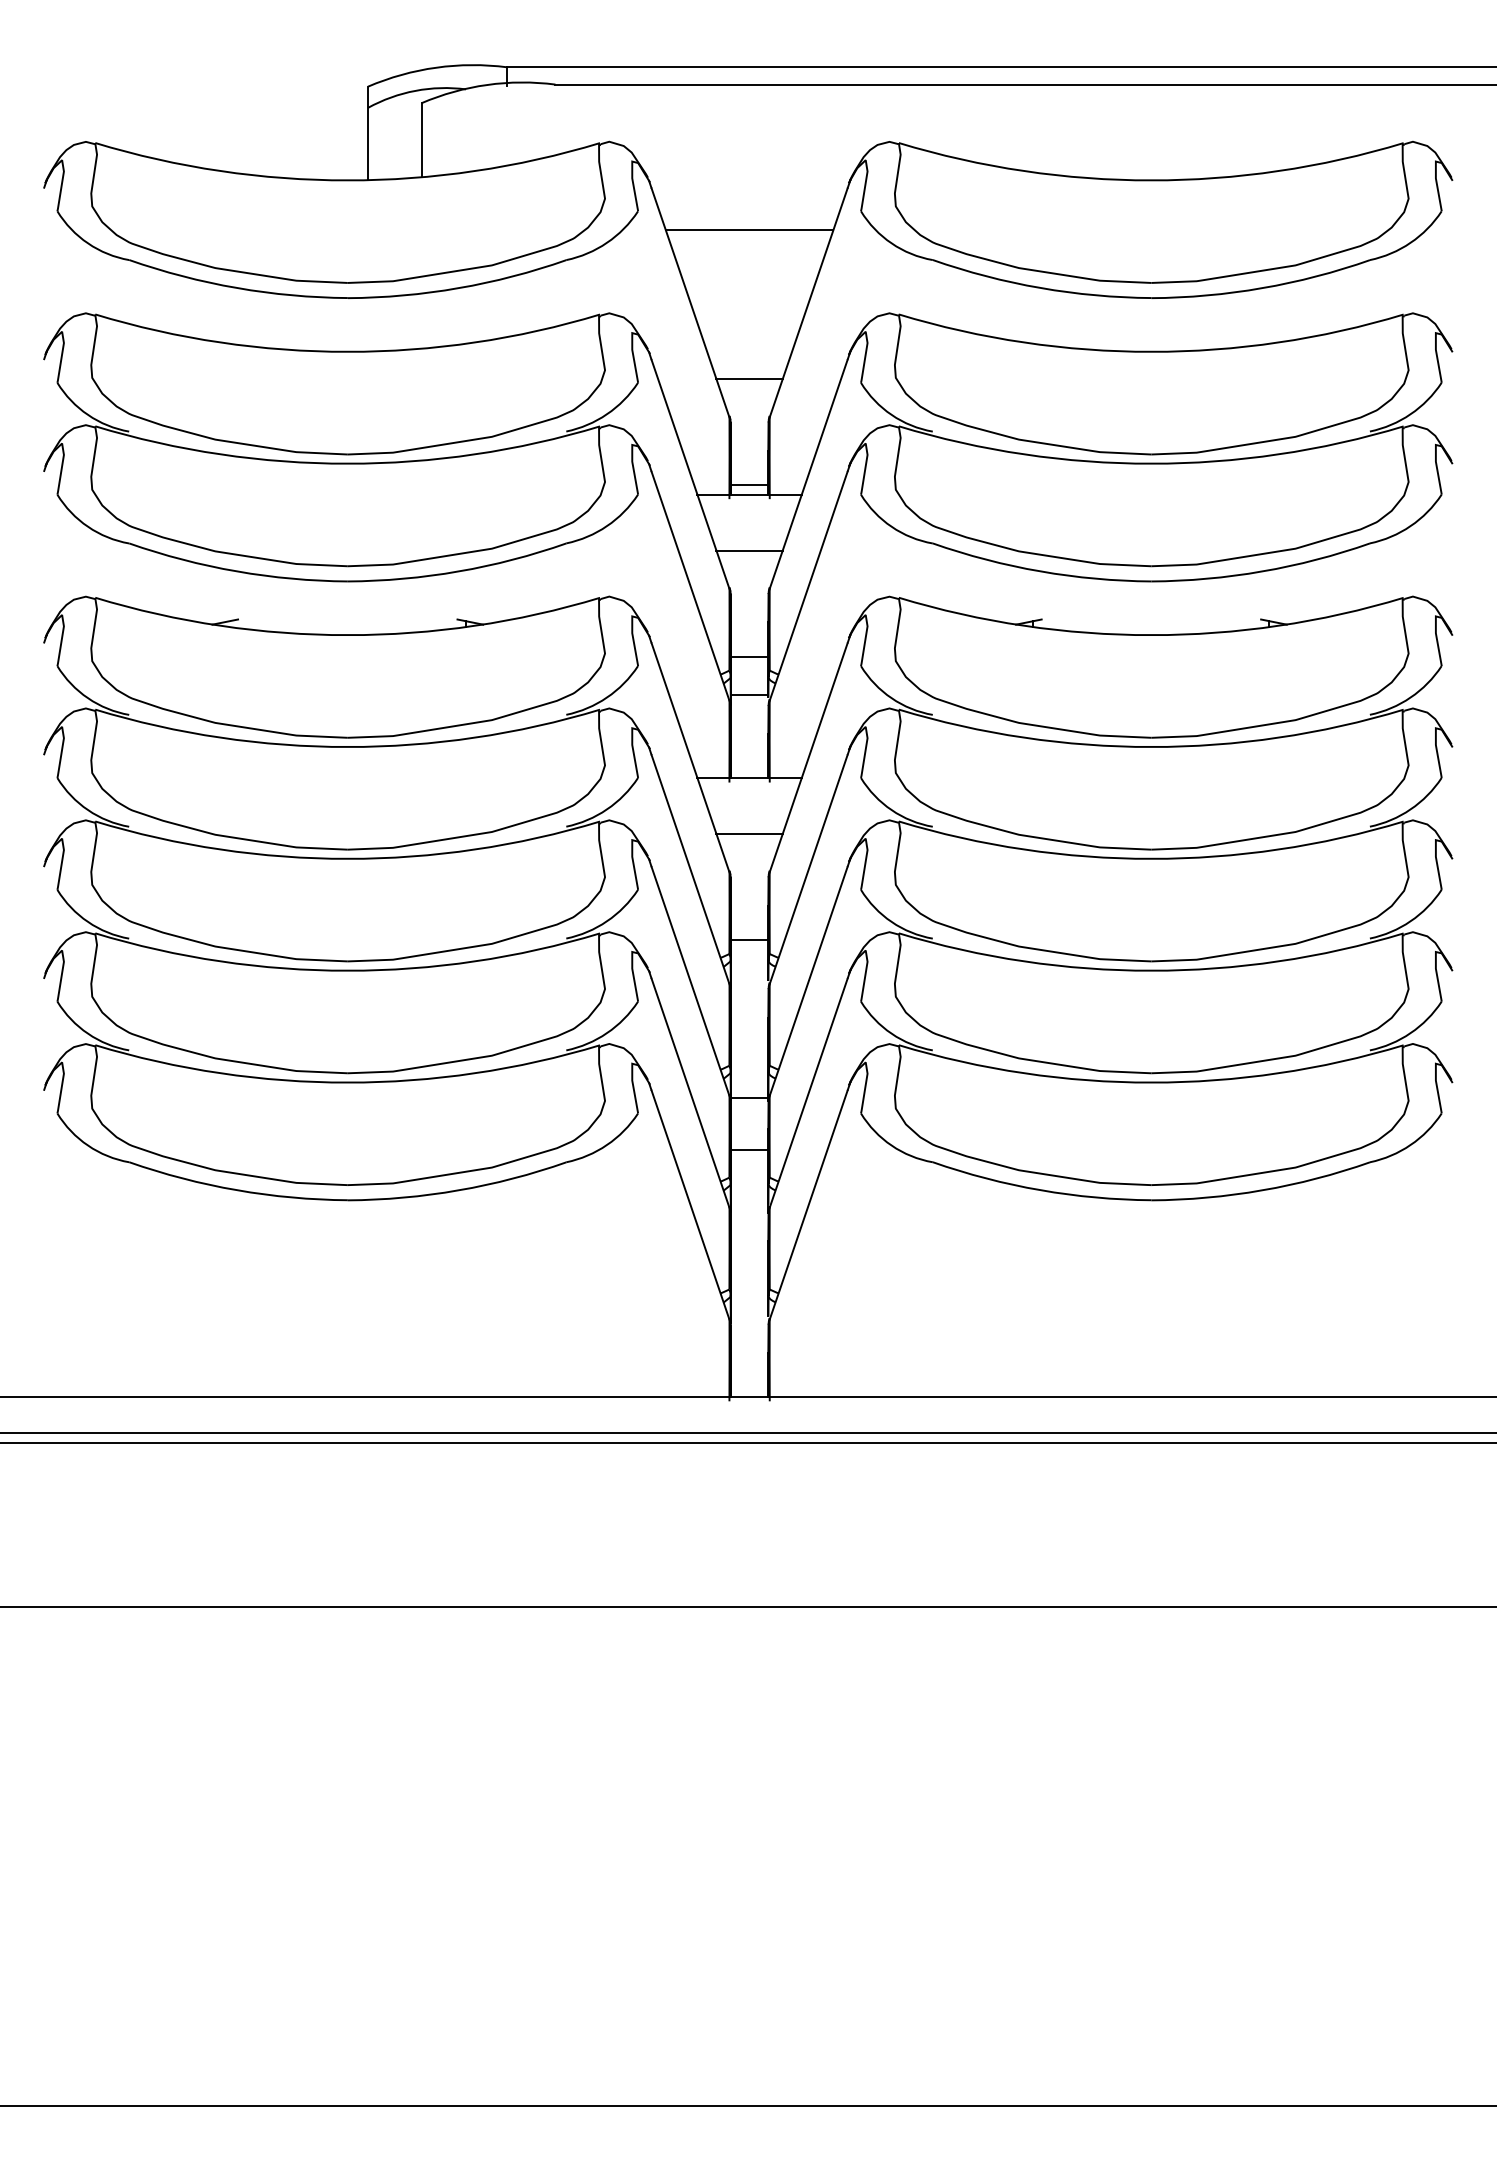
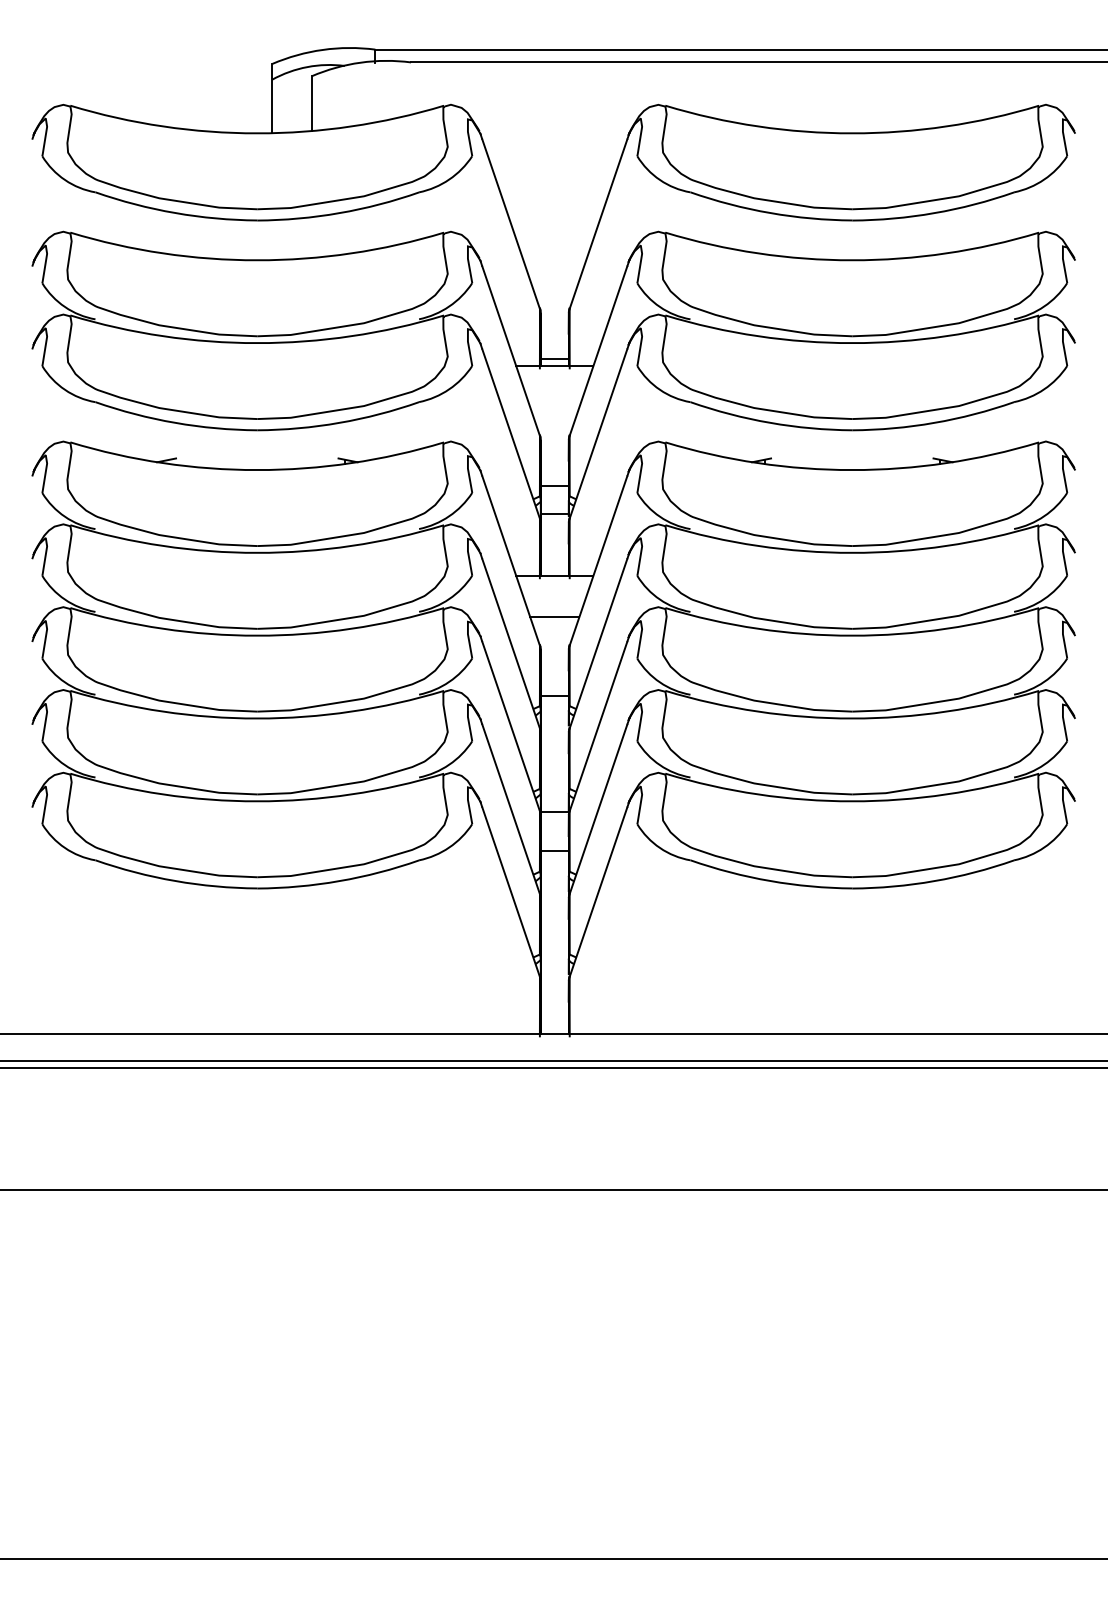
line: (749, 229) -> (554, 169), removed
line: (749, 378) -> (554, 280), removed
line: (749, 550) -> (554, 407), removed

